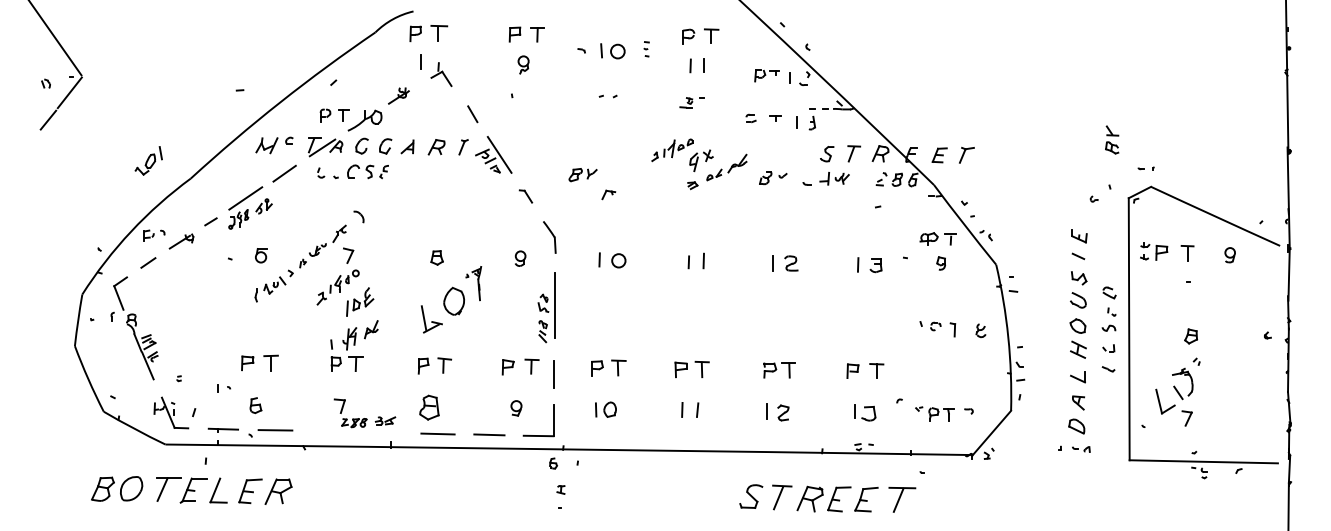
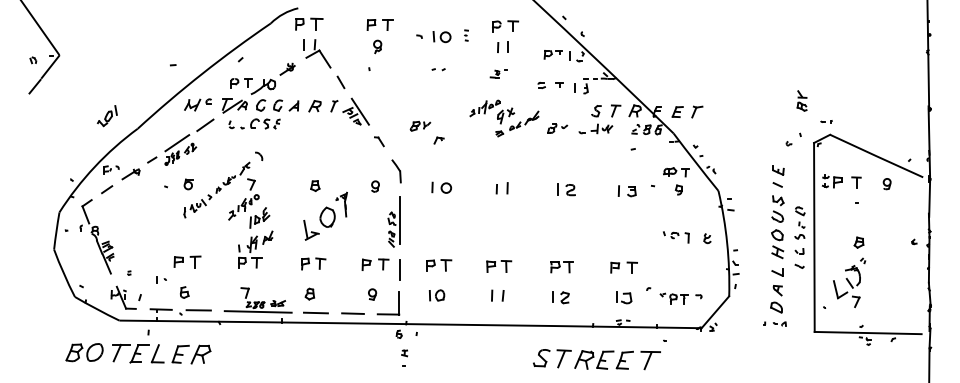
part: (441, 74) -> (318, 53), size x1.67
part: (429, 407) -> (309, 293), size x0.62
line: (357, 432) -> (257, 311), added

